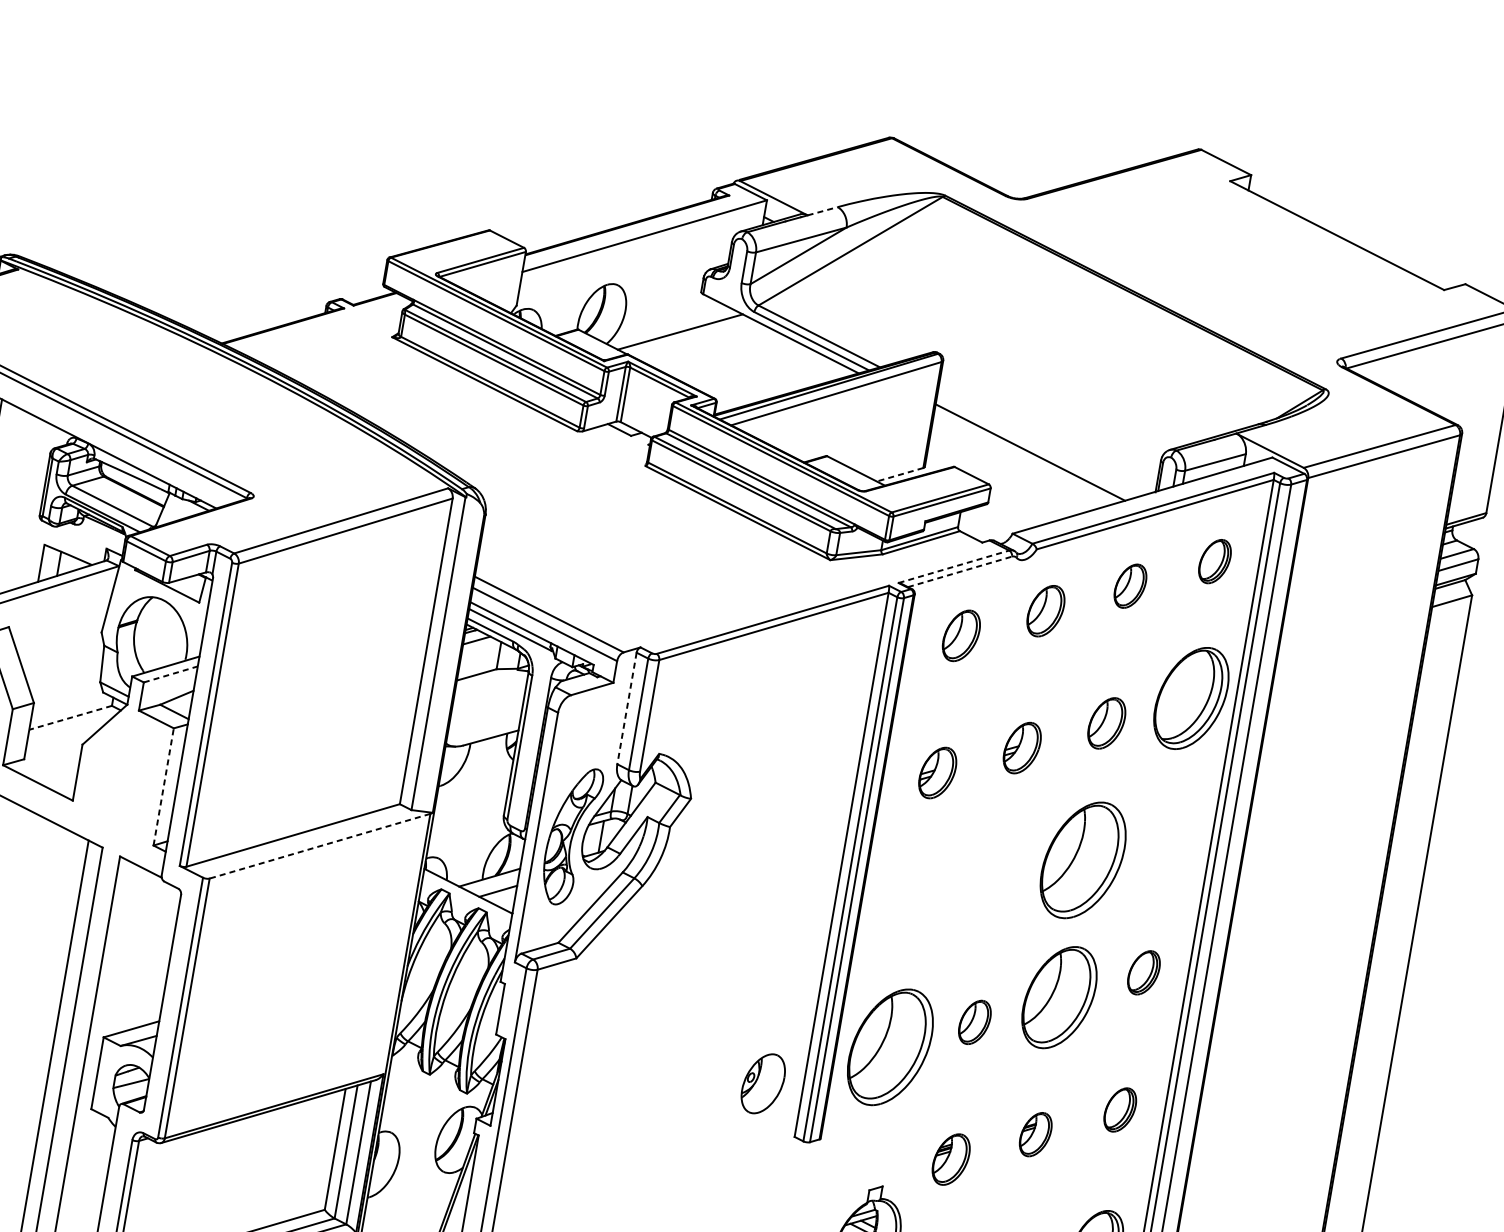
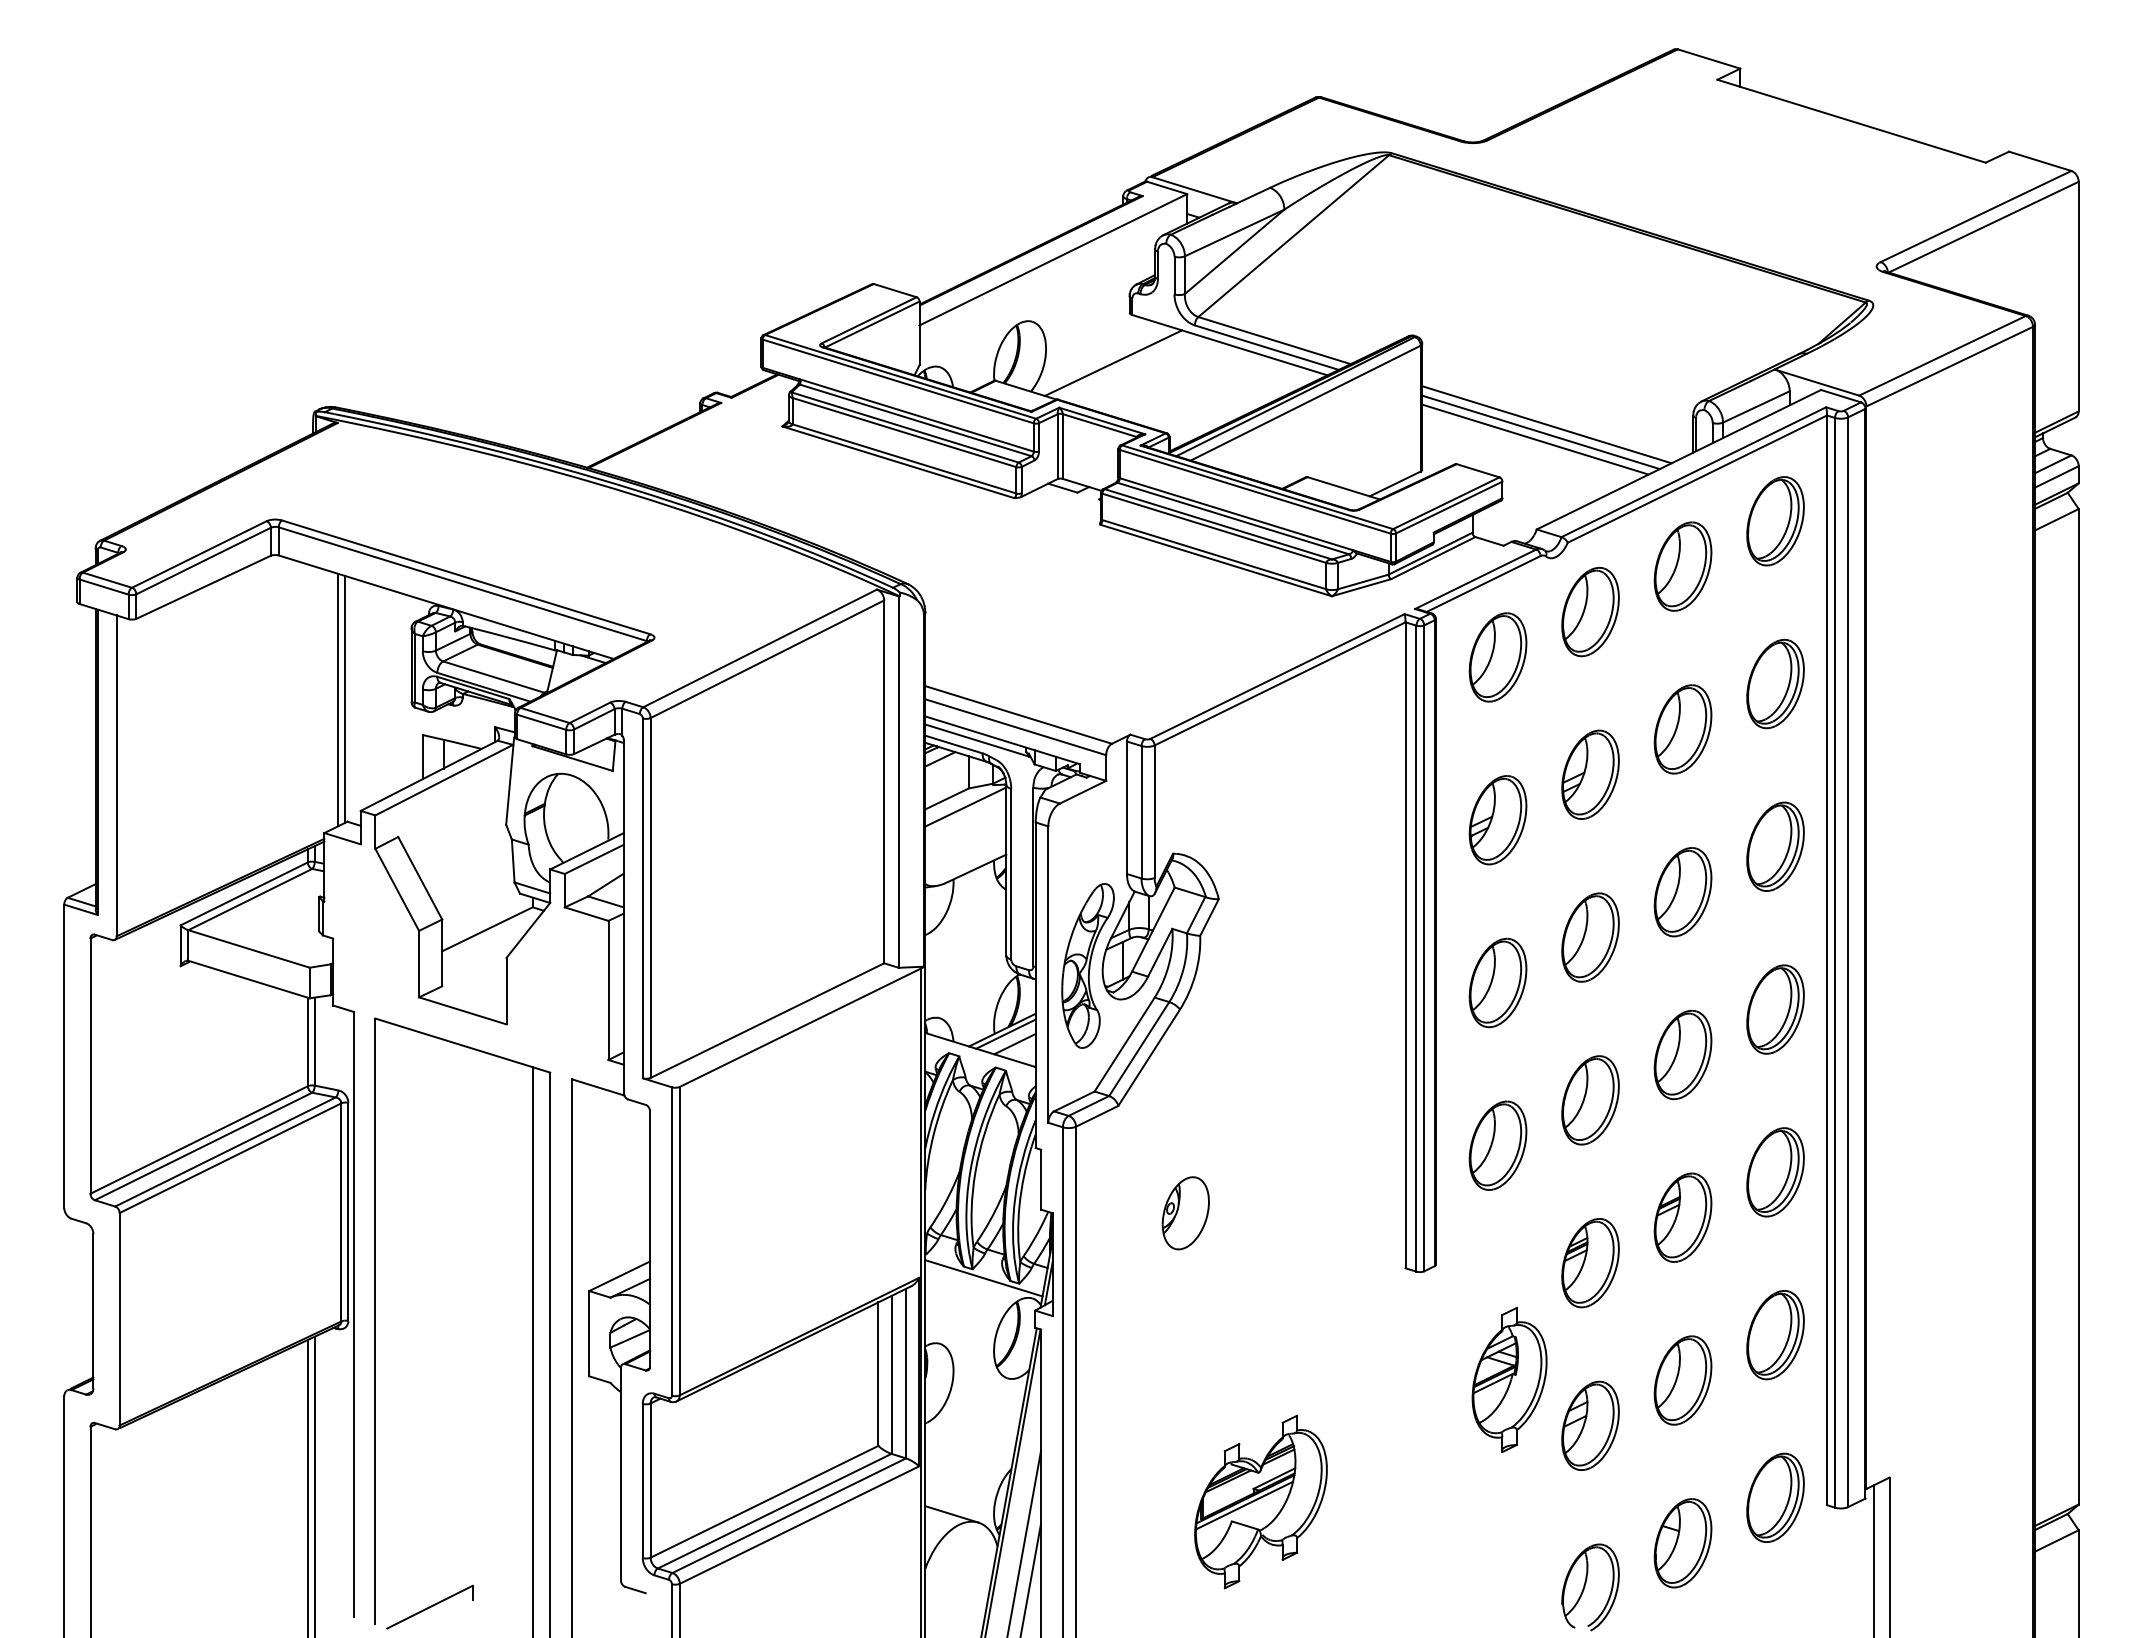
line: (822, 211) -> (1253, 195), dashed -> solid
line: (1036, 446) -> (1546, 424), added
line: (1024, 457) -> (1535, 439), added
line: (899, 475) -> (1394, 484), dashed -> solid
part: (1214, 561) -> (1775, 521), size x1.67
line: (954, 567) -> (1476, 579), dashed -> solid
line: (960, 571) -> (1484, 583), dashed -> solid
part: (1130, 586) -> (1682, 566), size x1.67
part: (1045, 611) -> (1590, 612), size x1.43
part: (960, 635) -> (1497, 657), size x1.43
line: (170, 674) -> (594, 859), dashed -> solid
line: (491, 683) -> (965, 806), added
part: (1191, 699) -> (1775, 684), size x0.71
line: (626, 709) -> (1126, 808), dashed -> solid
line: (70, 717) -> (487, 929), dashed -> solid
part: (1106, 723) -> (1682, 729), size x1.43
part: (1022, 747) -> (1590, 774), size x1.43
part: (937, 773) -> (1497, 820), size x1.43
line: (163, 786) -> (608, 990), dashed -> solid
part: (1167, 835) -> (1775, 846), added
line: (320, 846) -> (800, 1027), dashed -> solid
part: (1082, 860) -> (1682, 892), size x0.62
line: (491, 880) -> (1005, 1033), added
part: (998, 885) -> (1590, 937), added
part: (913, 909) -> (1497, 982), added
part: (1143, 972) -> (1775, 1009), size x1.67
part: (1059, 997) -> (1682, 1054), size x0.71
part: (974, 1022) -> (1590, 1100), size x1.67
part: (889, 1046) -> (1497, 1145), size x0.62
part: (762, 1083) -> (1185, 1213), moved
line: (437, 1084) -> (983, 1278), added
part: (1120, 1110) -> (1775, 1172), size x1.67
part: (1035, 1134) -> (1682, 1217), size x1.67
part: (951, 1159) -> (1590, 1263), size x1.43

